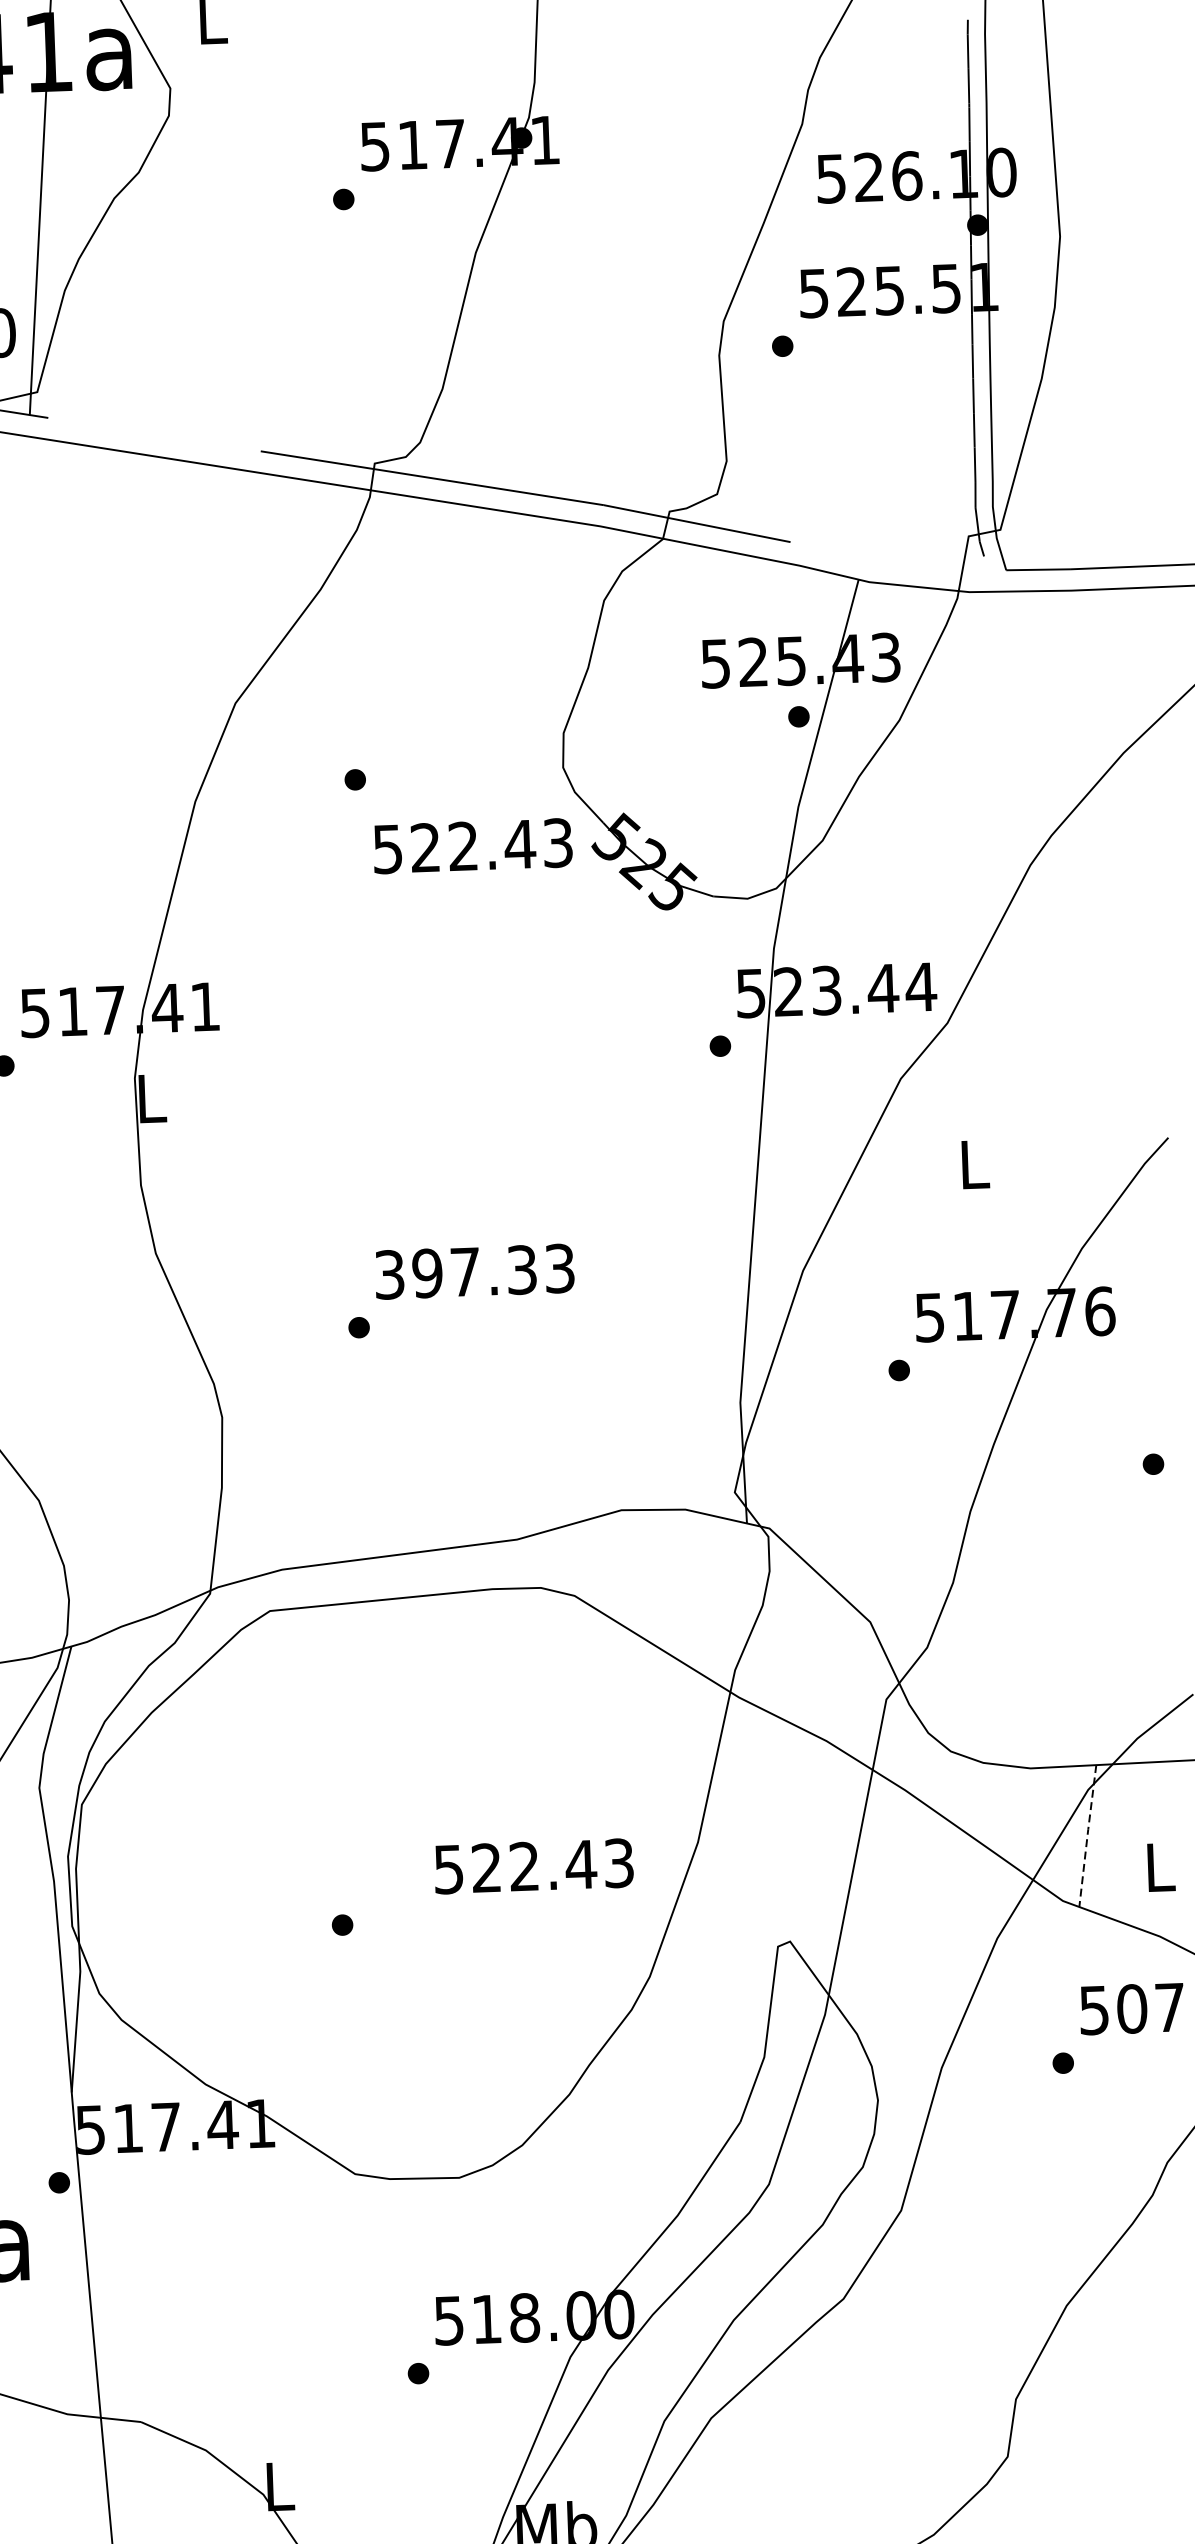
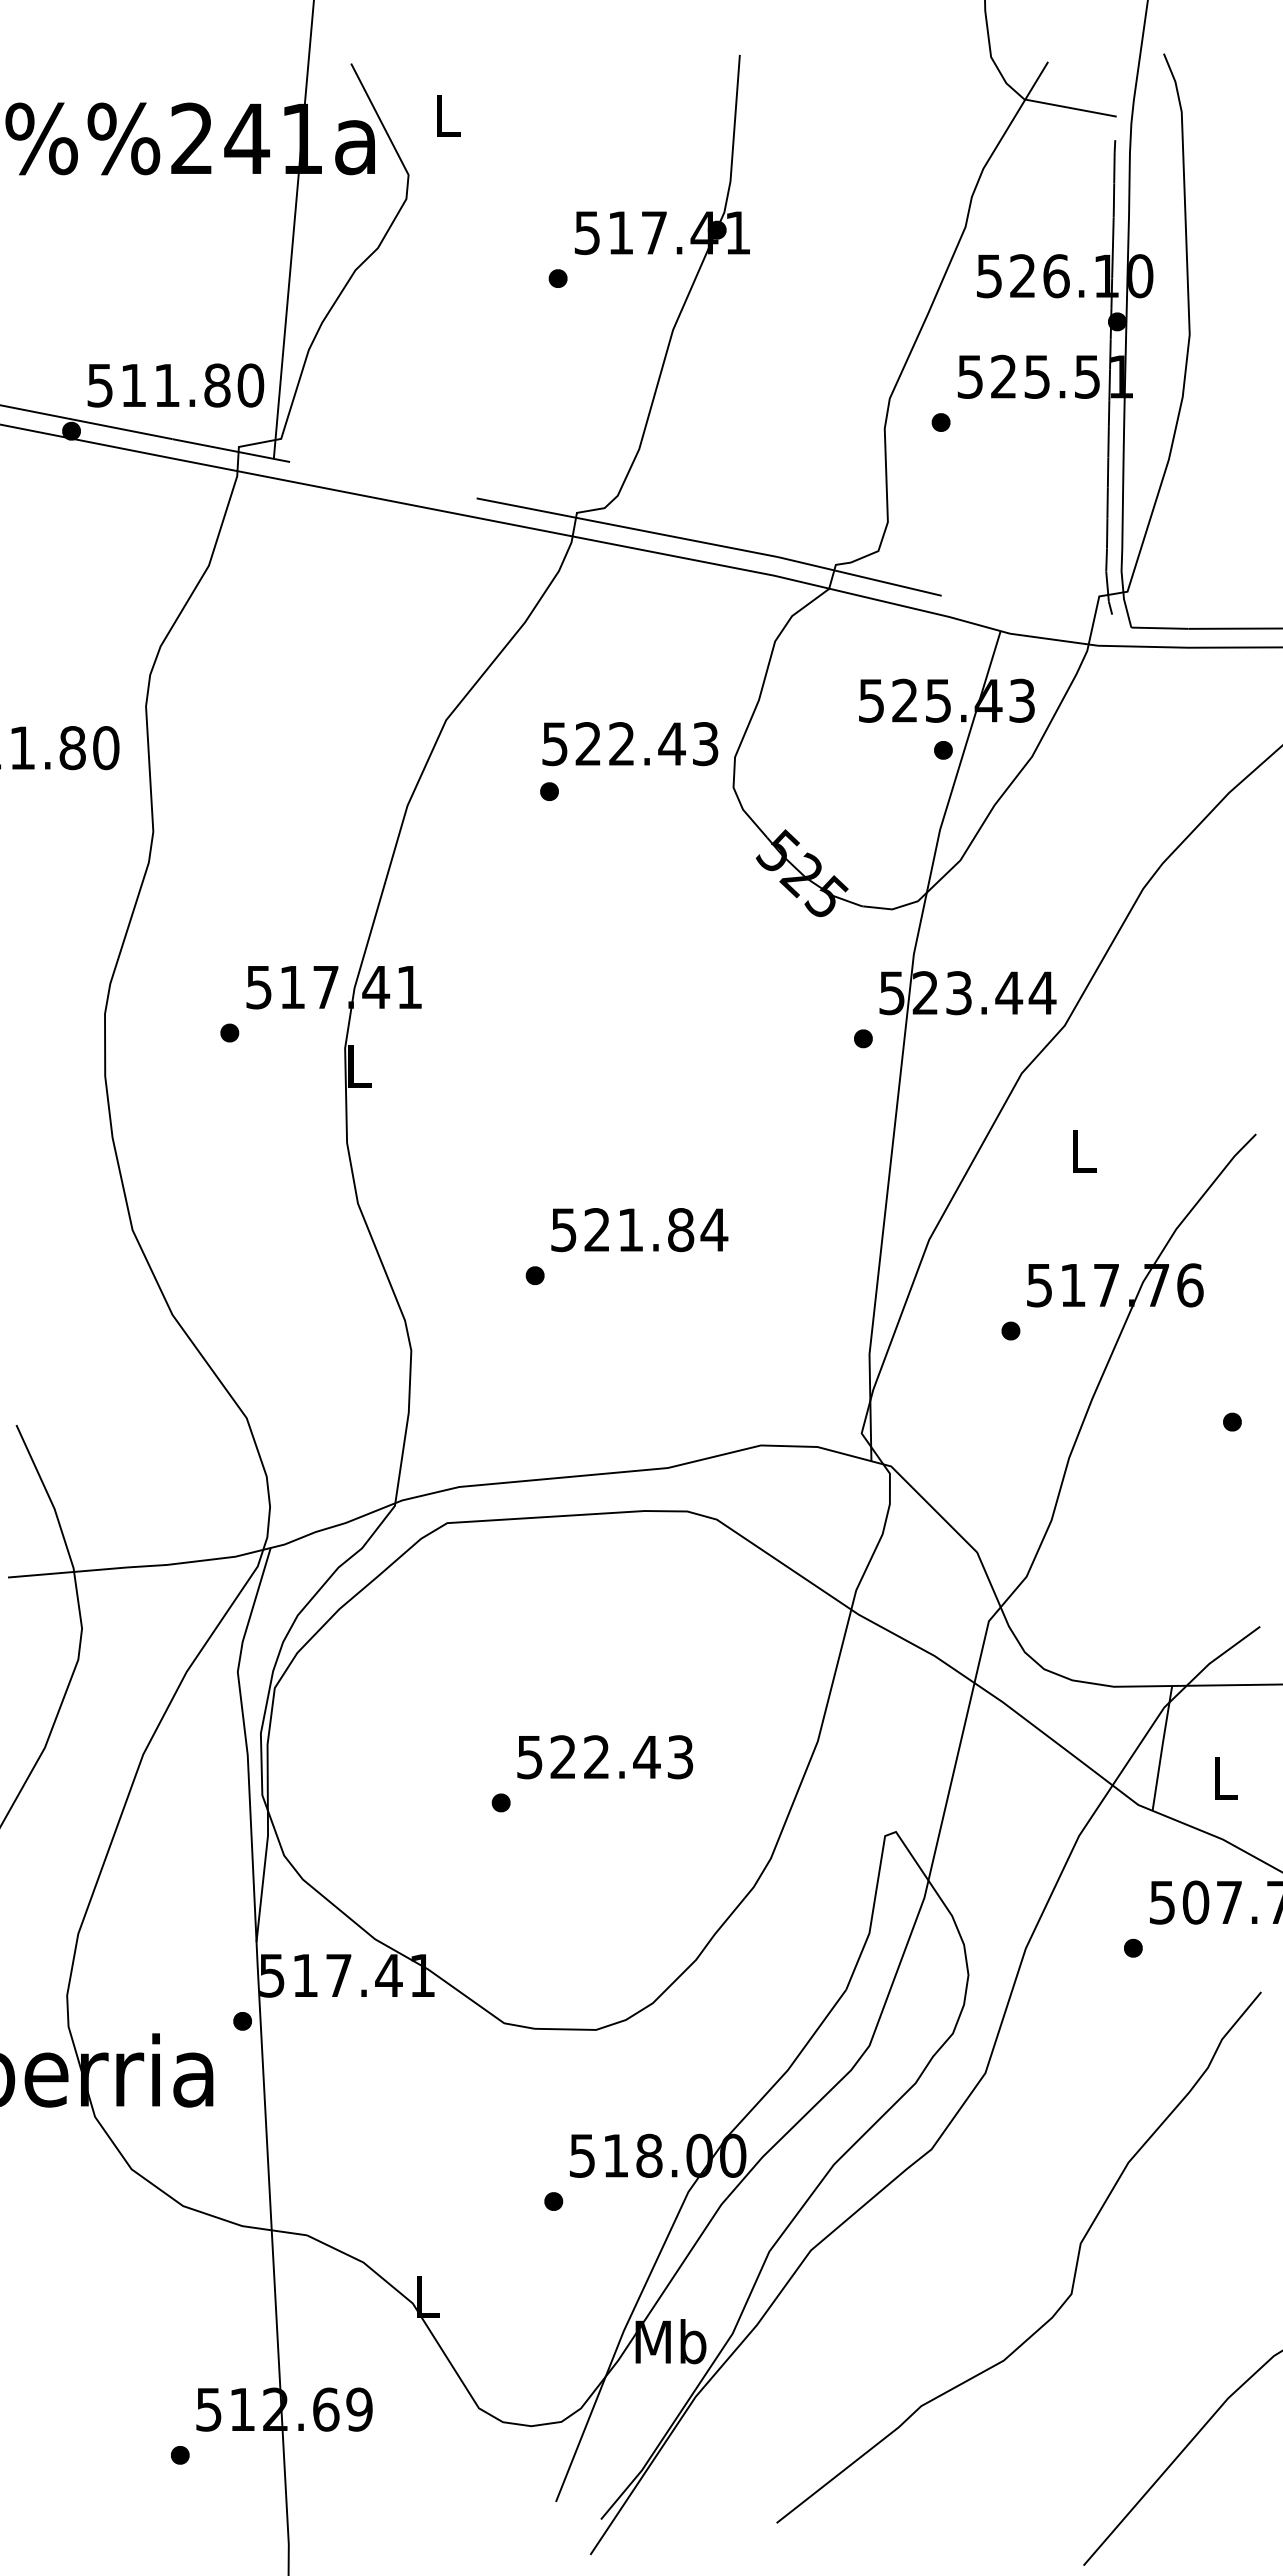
text: (473, 846) -> (630, 744), moved
text: (475, 1272) -> (639, 1230), 397.33 -> 521.84
line: (1087, 1835) -> (1162, 1747), dashed -> solid
text: (534, 1866) -> (605, 1757), moved

